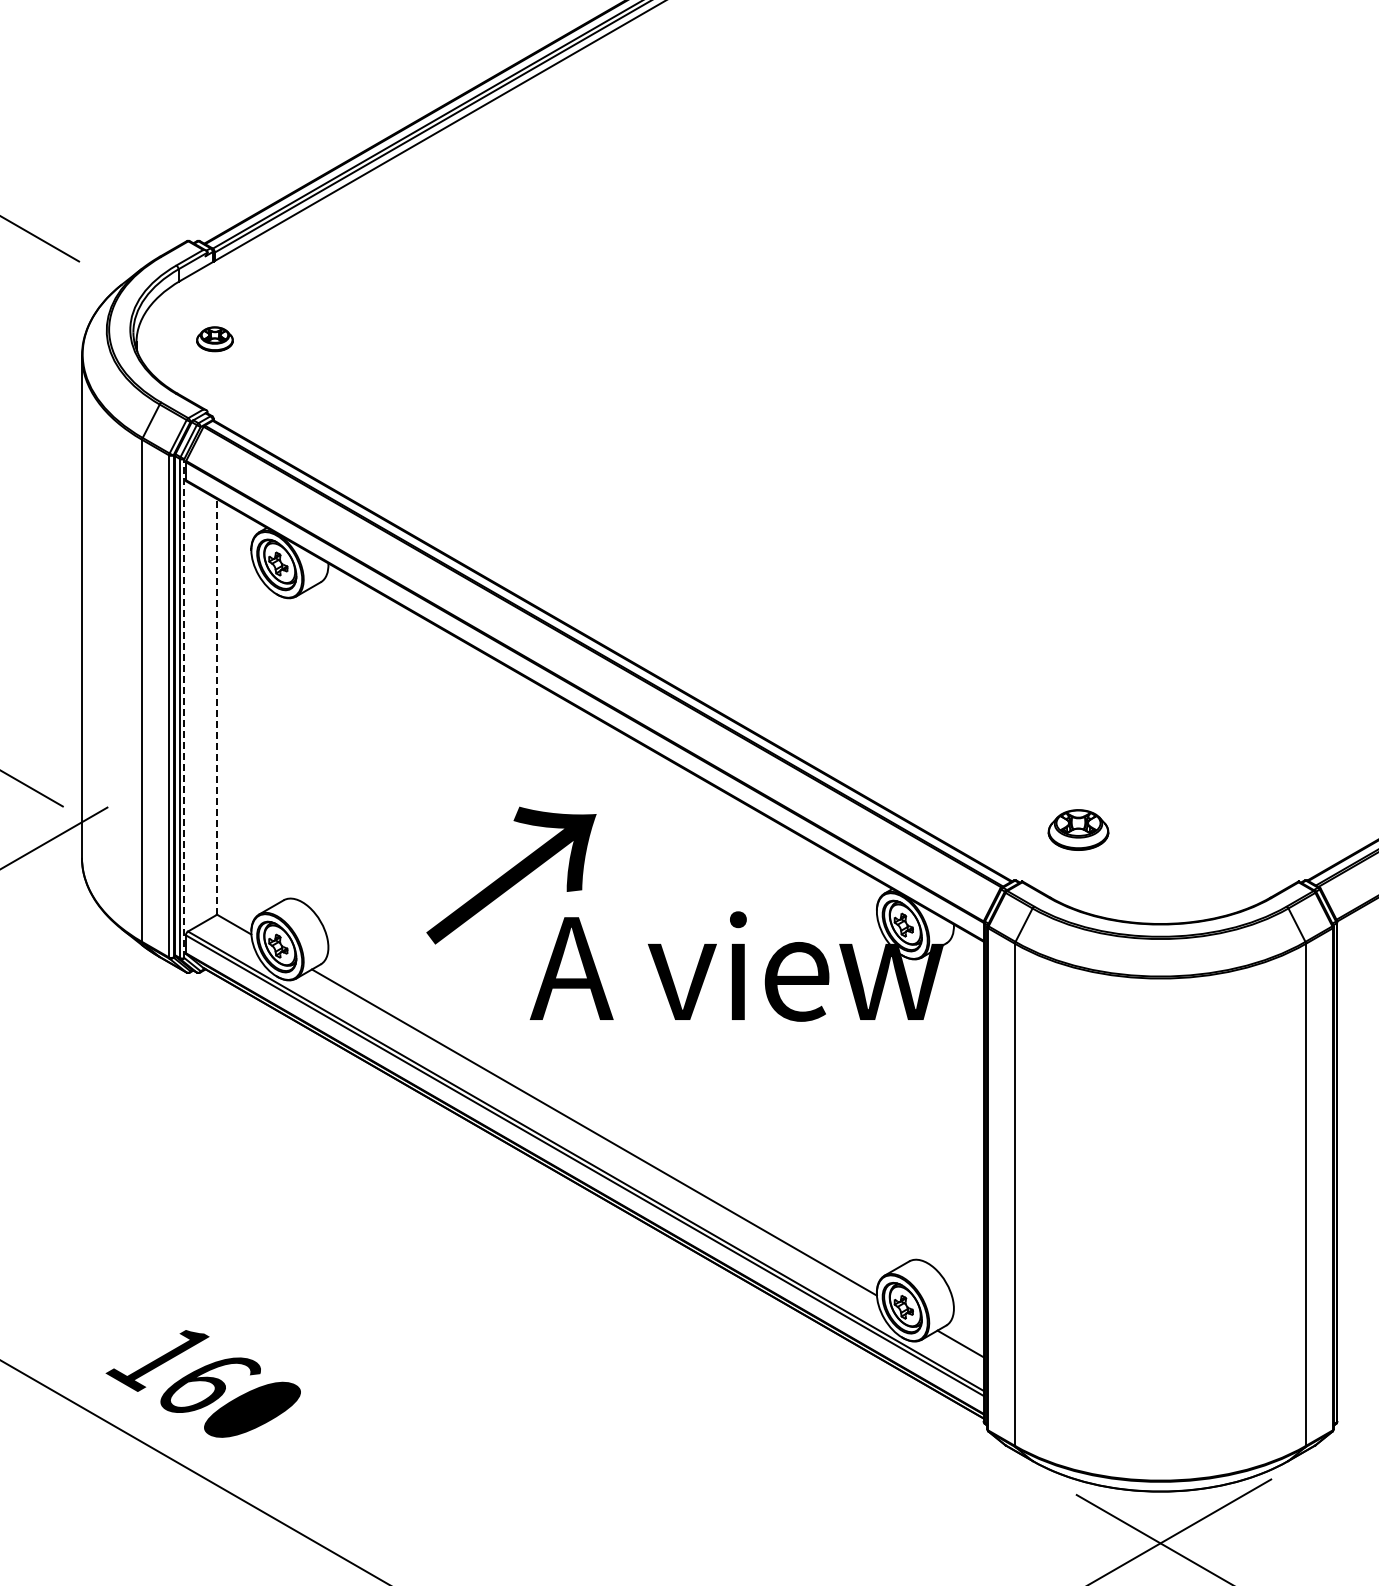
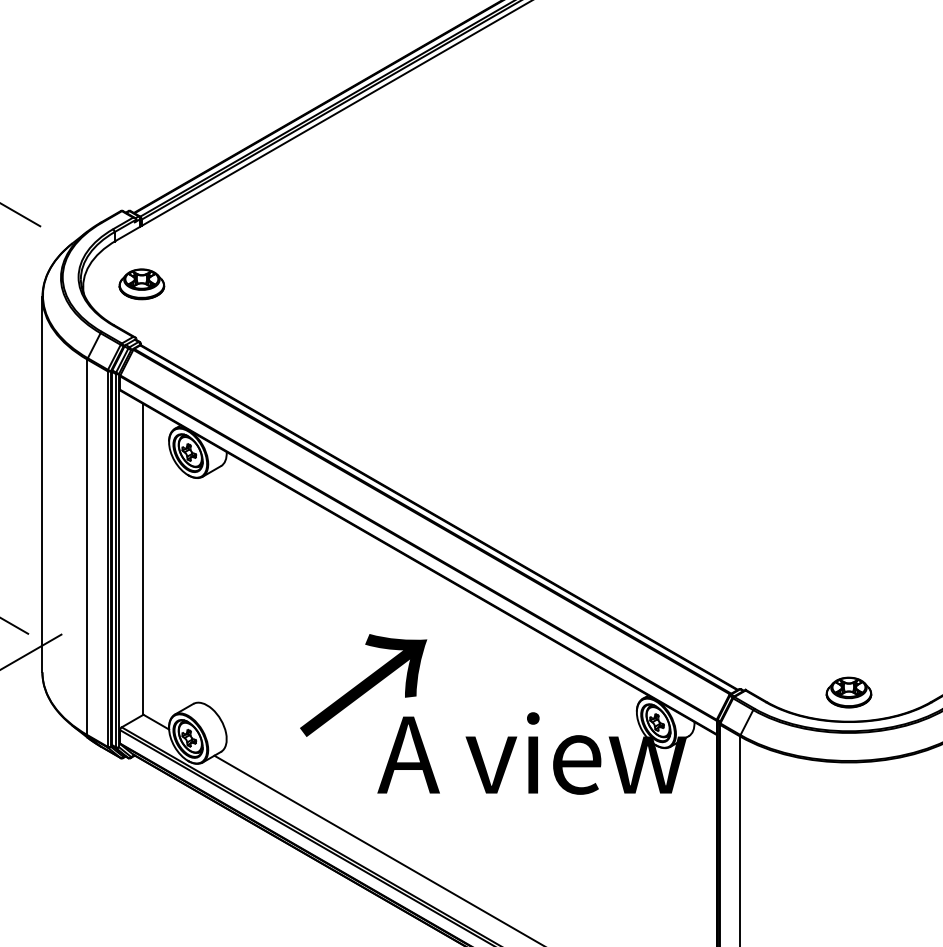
part: (214, 339) -> (141, 284), size x1.67
line: (216, 706) -> (143, 559), dashed -> solid
line: (184, 708) -> (119, 560), dashed -> solid
part: (1078, 829) -> (848, 692), moved

